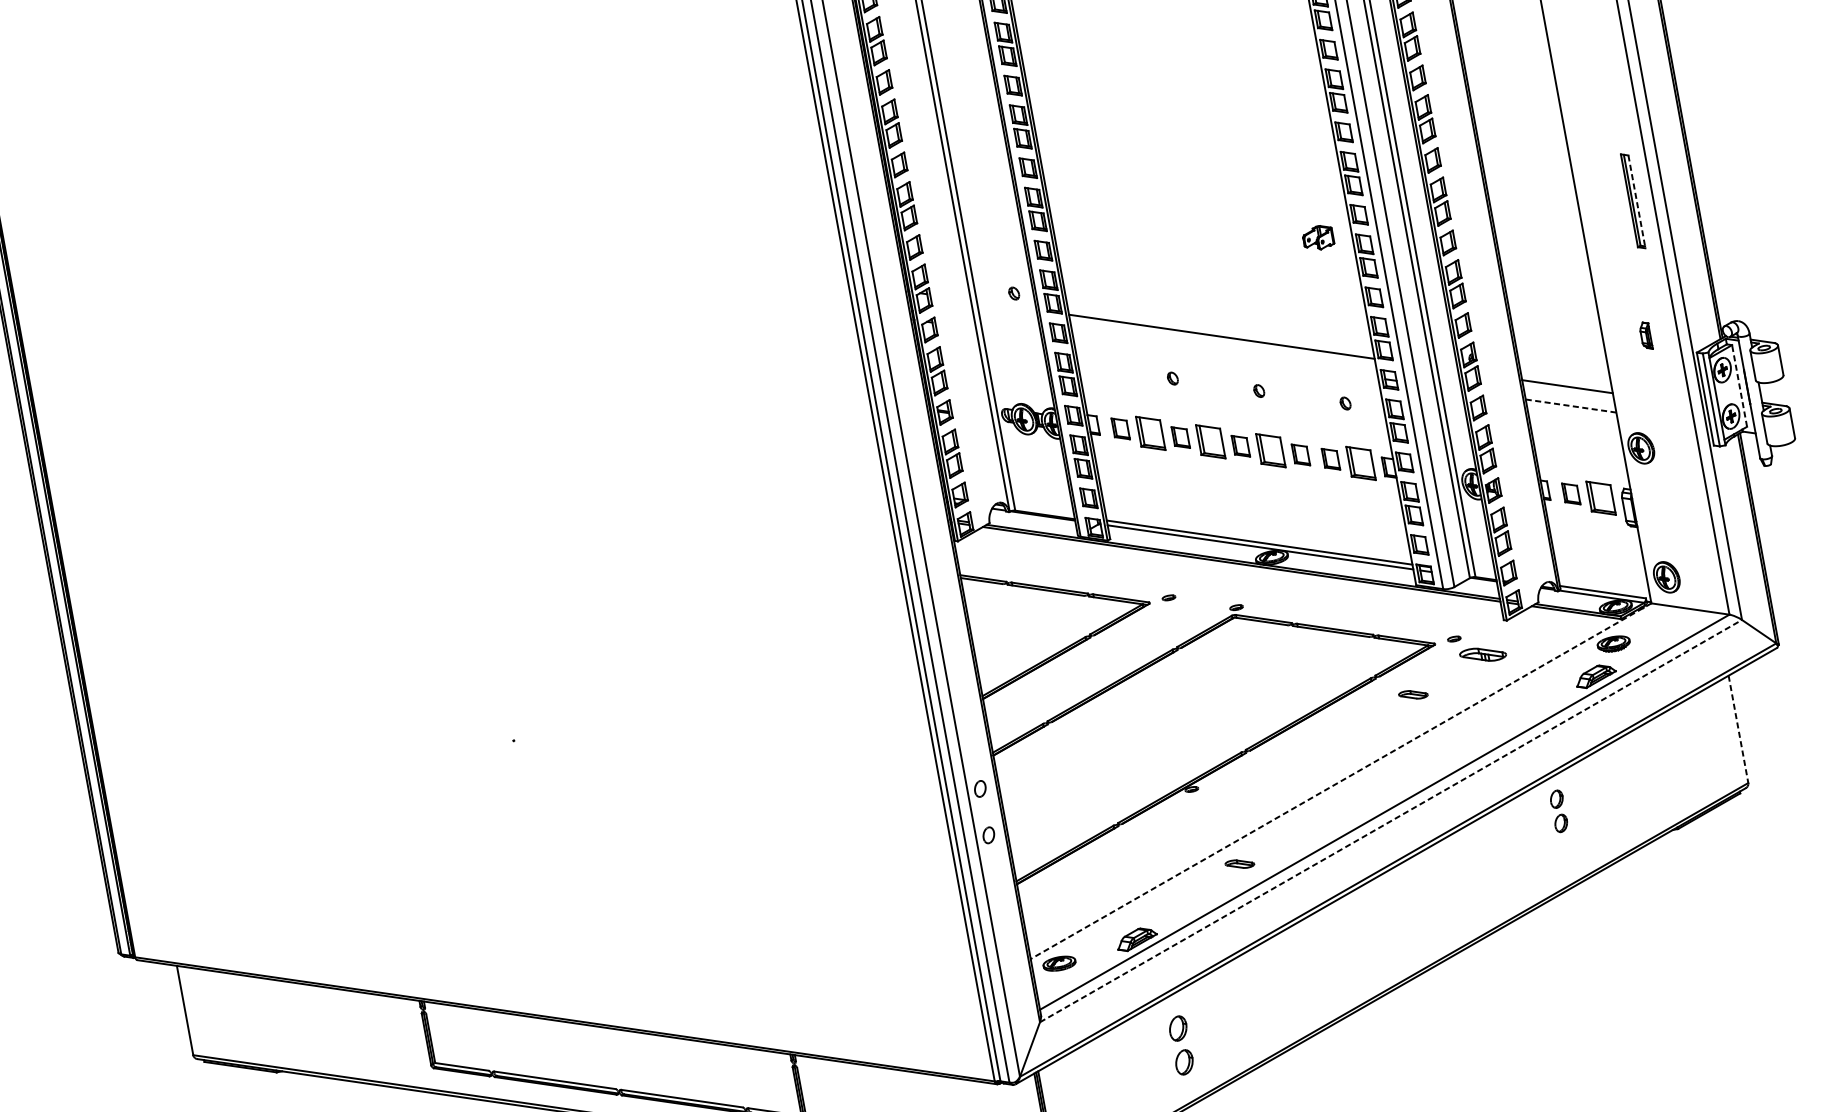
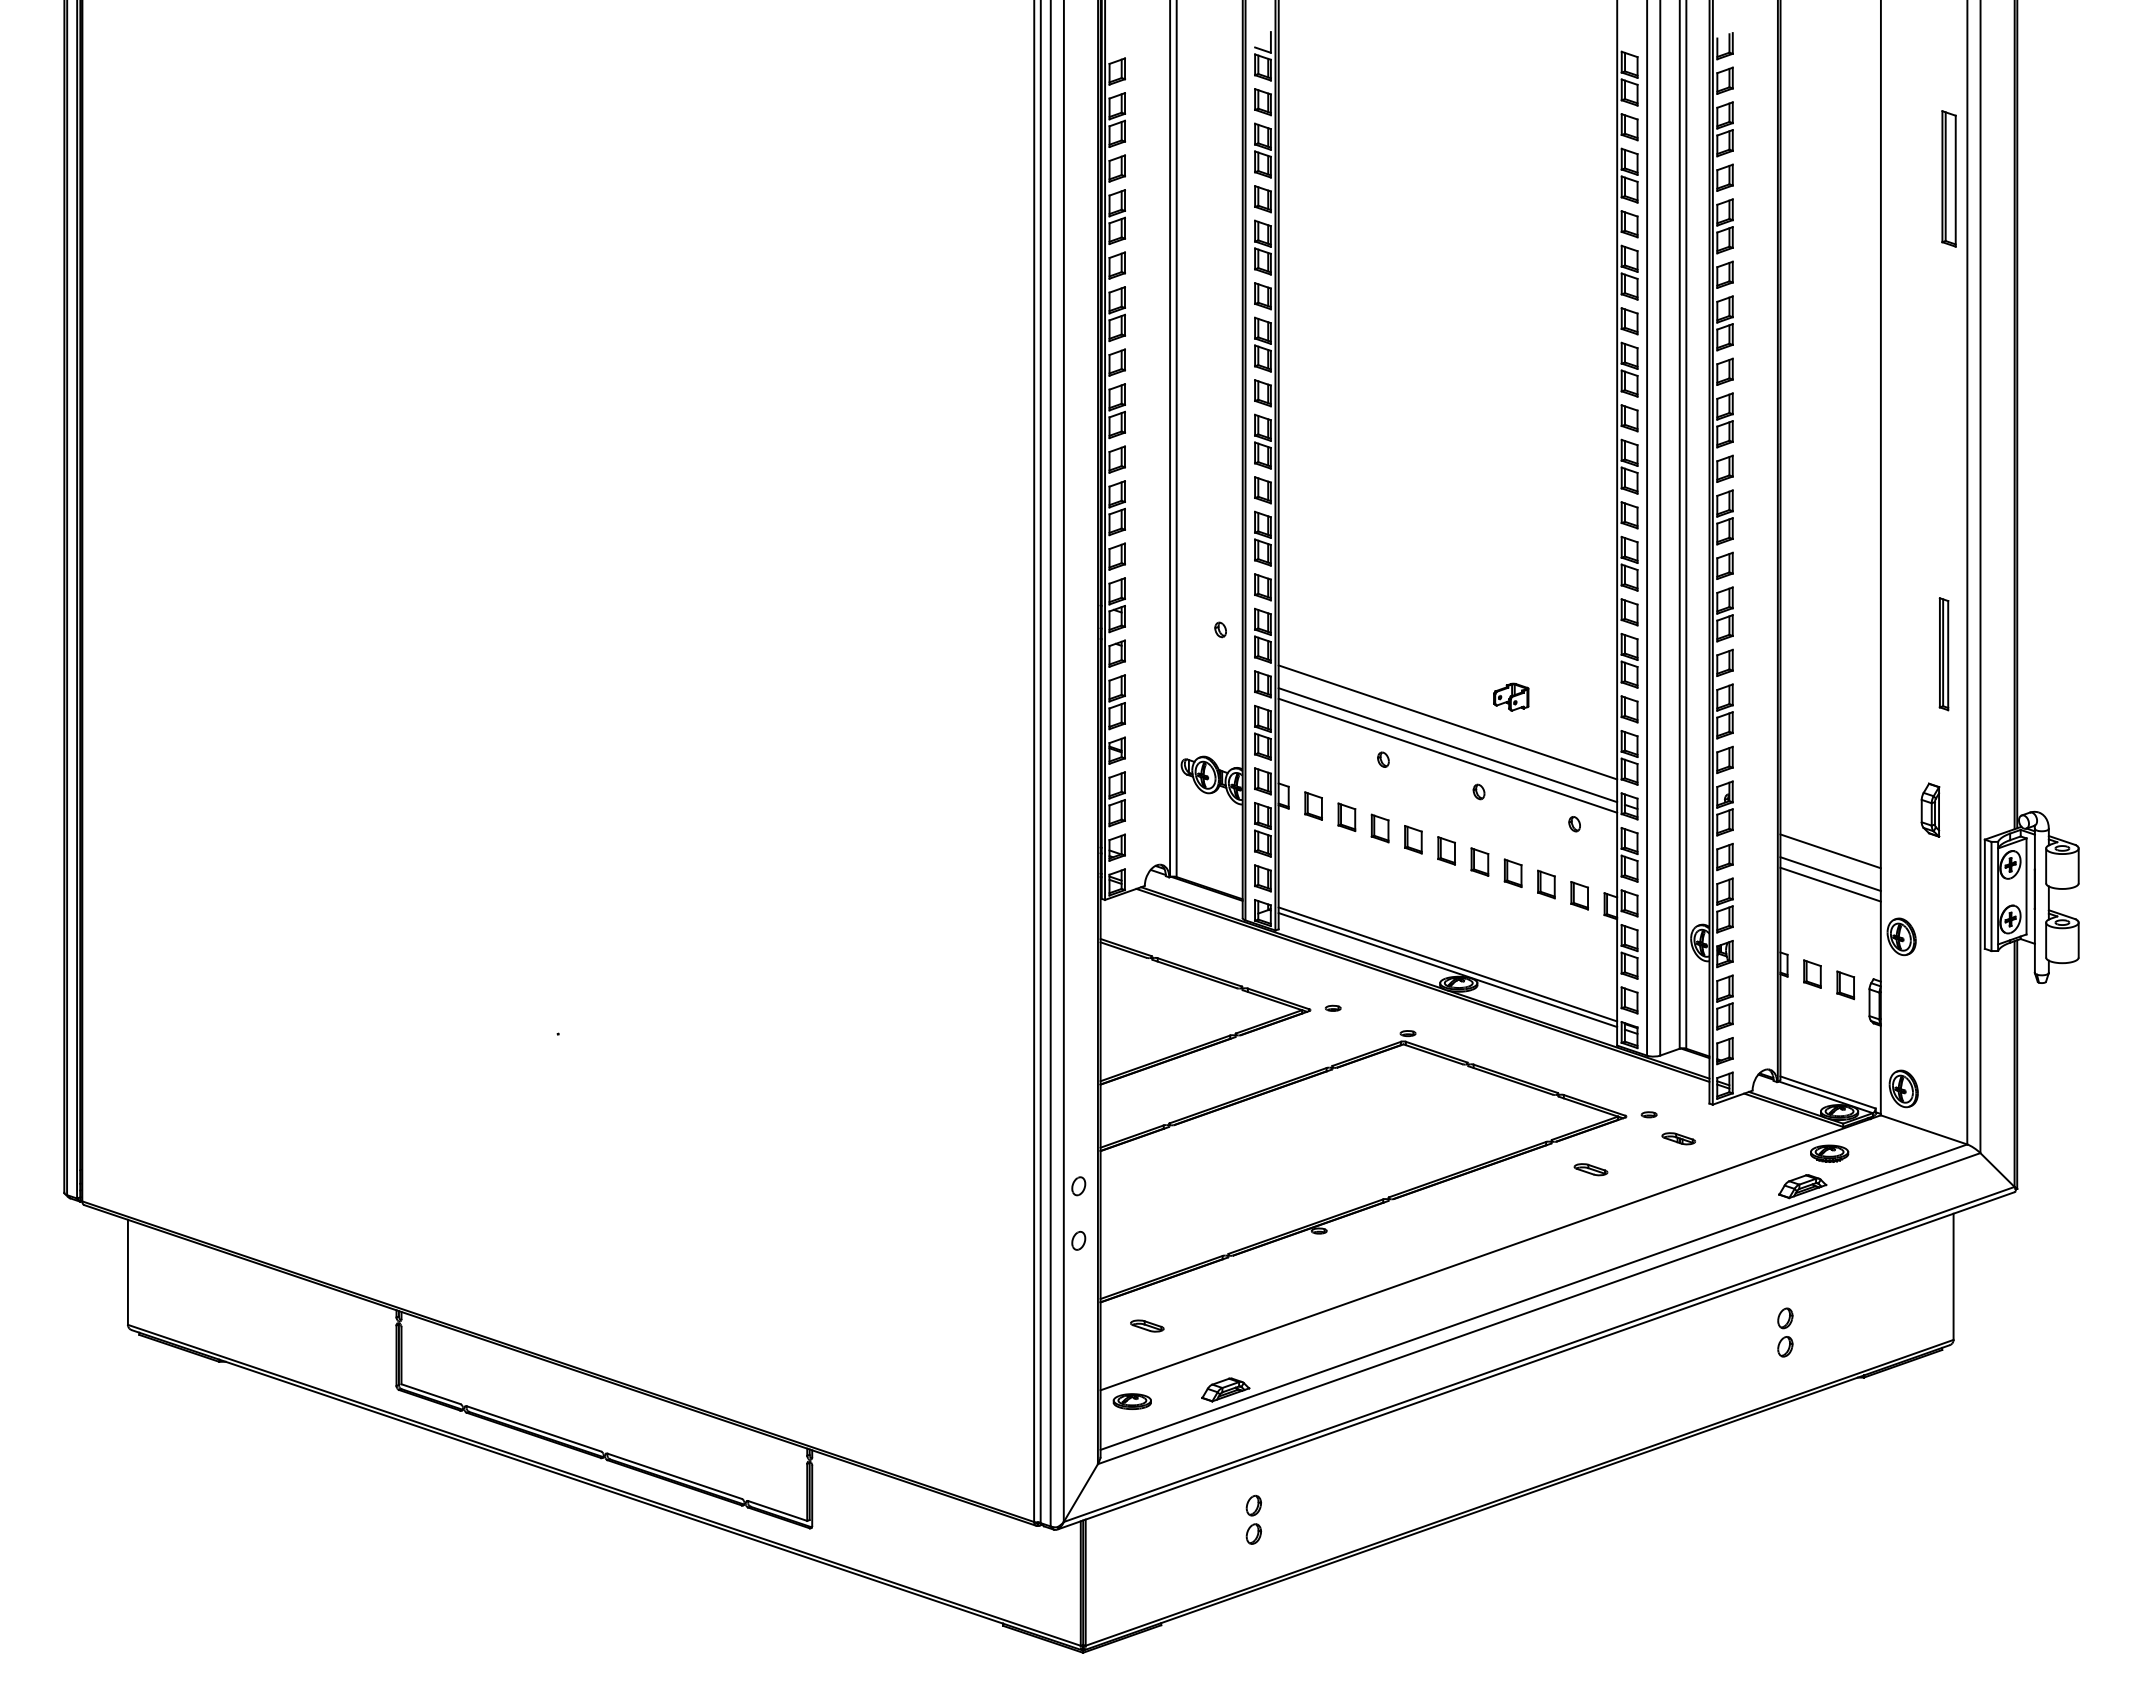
line: (1637, 201) -> (1948, 655), dashed -> solid
part: (1318, 237) -> (1511, 696), moved
part: (1645, 335) -> (1930, 809), size x1.67
line: (1225, 356) -> (1447, 745), added
line: (1226, 364) -> (1447, 755), added
line: (1739, 385) -> (2026, 885), dashed -> solid
line: (1571, 406) -> (1830, 874), dashed -> solid
line: (1572, 414) -> (1830, 884), added
part: (1150, 432) -> (1346, 816), size x0.62
part: (1210, 441) -> (1413, 839), size x0.62
part: (1270, 450) -> (1479, 861), size x0.62
part: (1360, 463) -> (1579, 895), size x0.62
part: (1601, 498) -> (1845, 985), size x0.62
part: (1482, 654) -> (1678, 1138), size x0.62
line: (1738, 729) -> (1953, 1277), dashed -> solid
line: (1340, 780) -> (1490, 1252), dashed -> solid
part: (1559, 811) -> (1785, 1332), moved
line: (1391, 820) -> (1539, 1308), dashed -> solid
part: (1239, 863) -> (1147, 1325), moved
part: (1180, 1045) -> (1253, 1519), size x0.71

